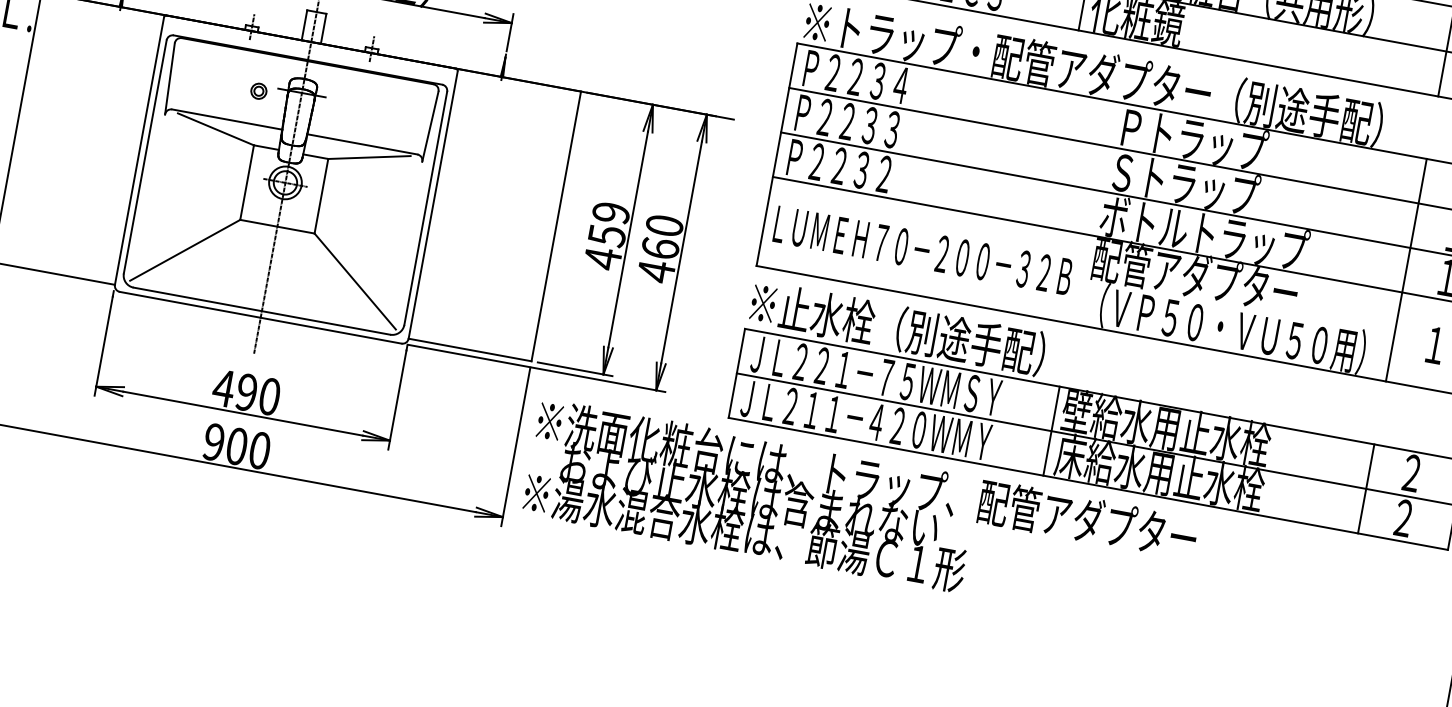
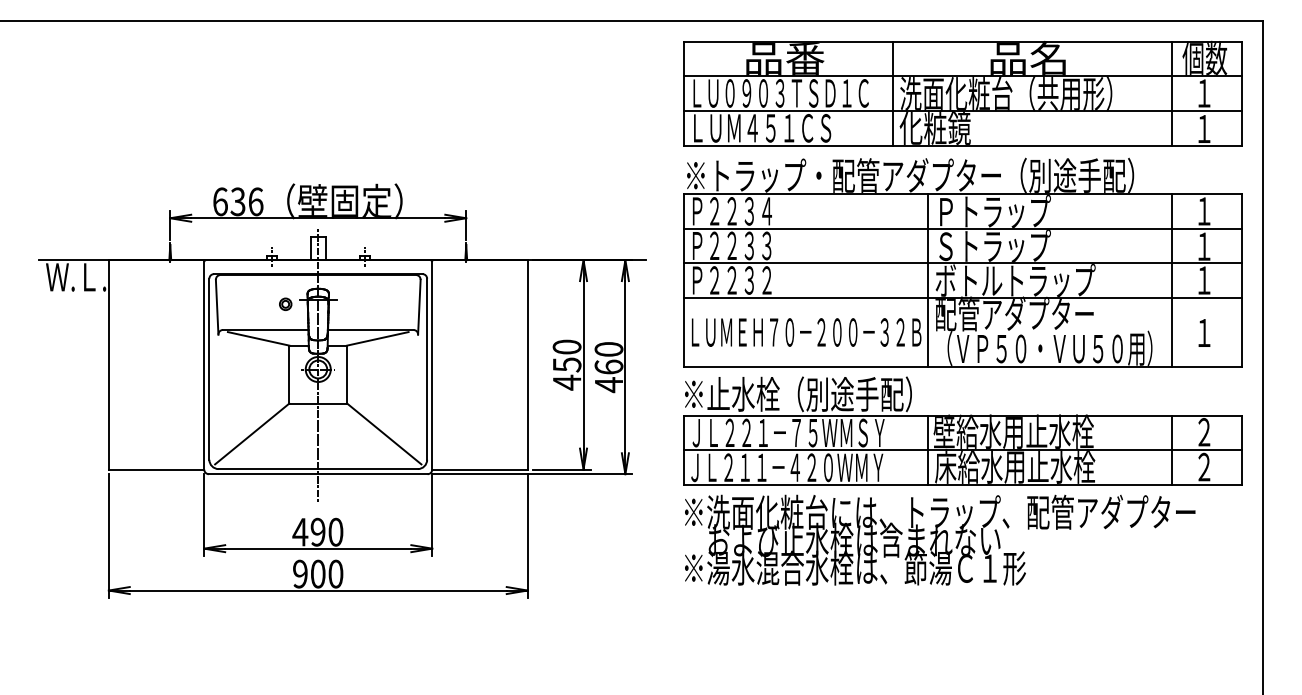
text: (610, 211) -> (566, 346), 459 -> 450
line: (1091, 212) -> (927, 280), added
text: (861, 514) -> (940, 539), moved

